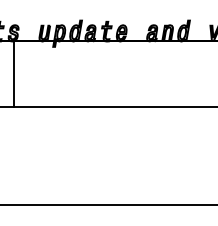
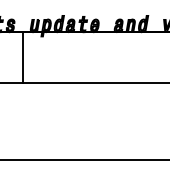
line: (14, 73) -> (23, 57), moved

